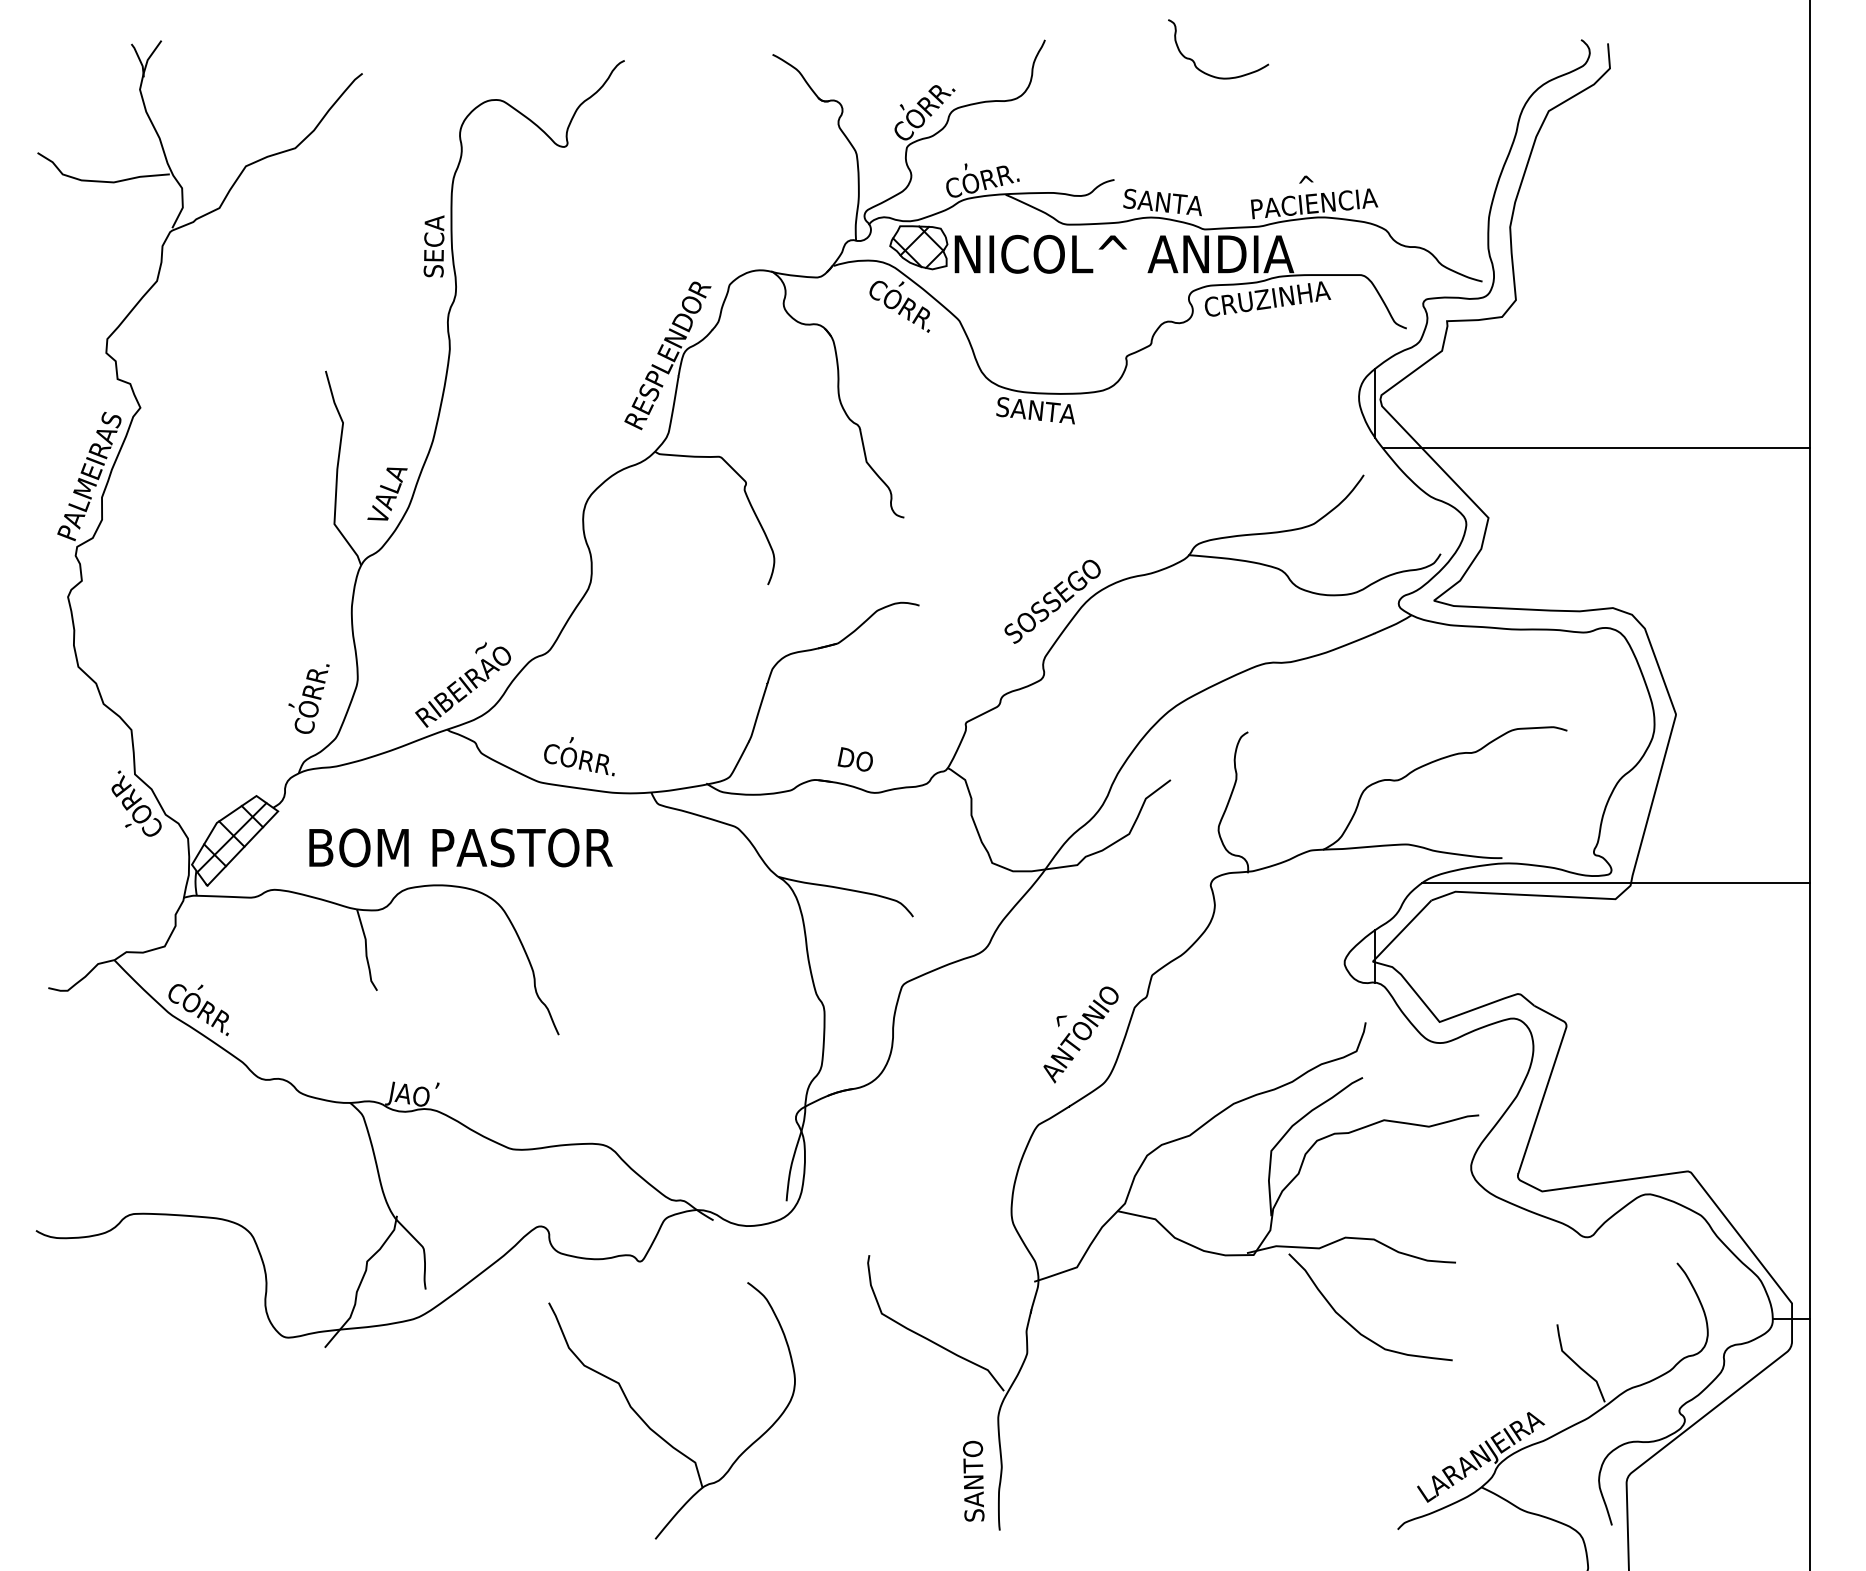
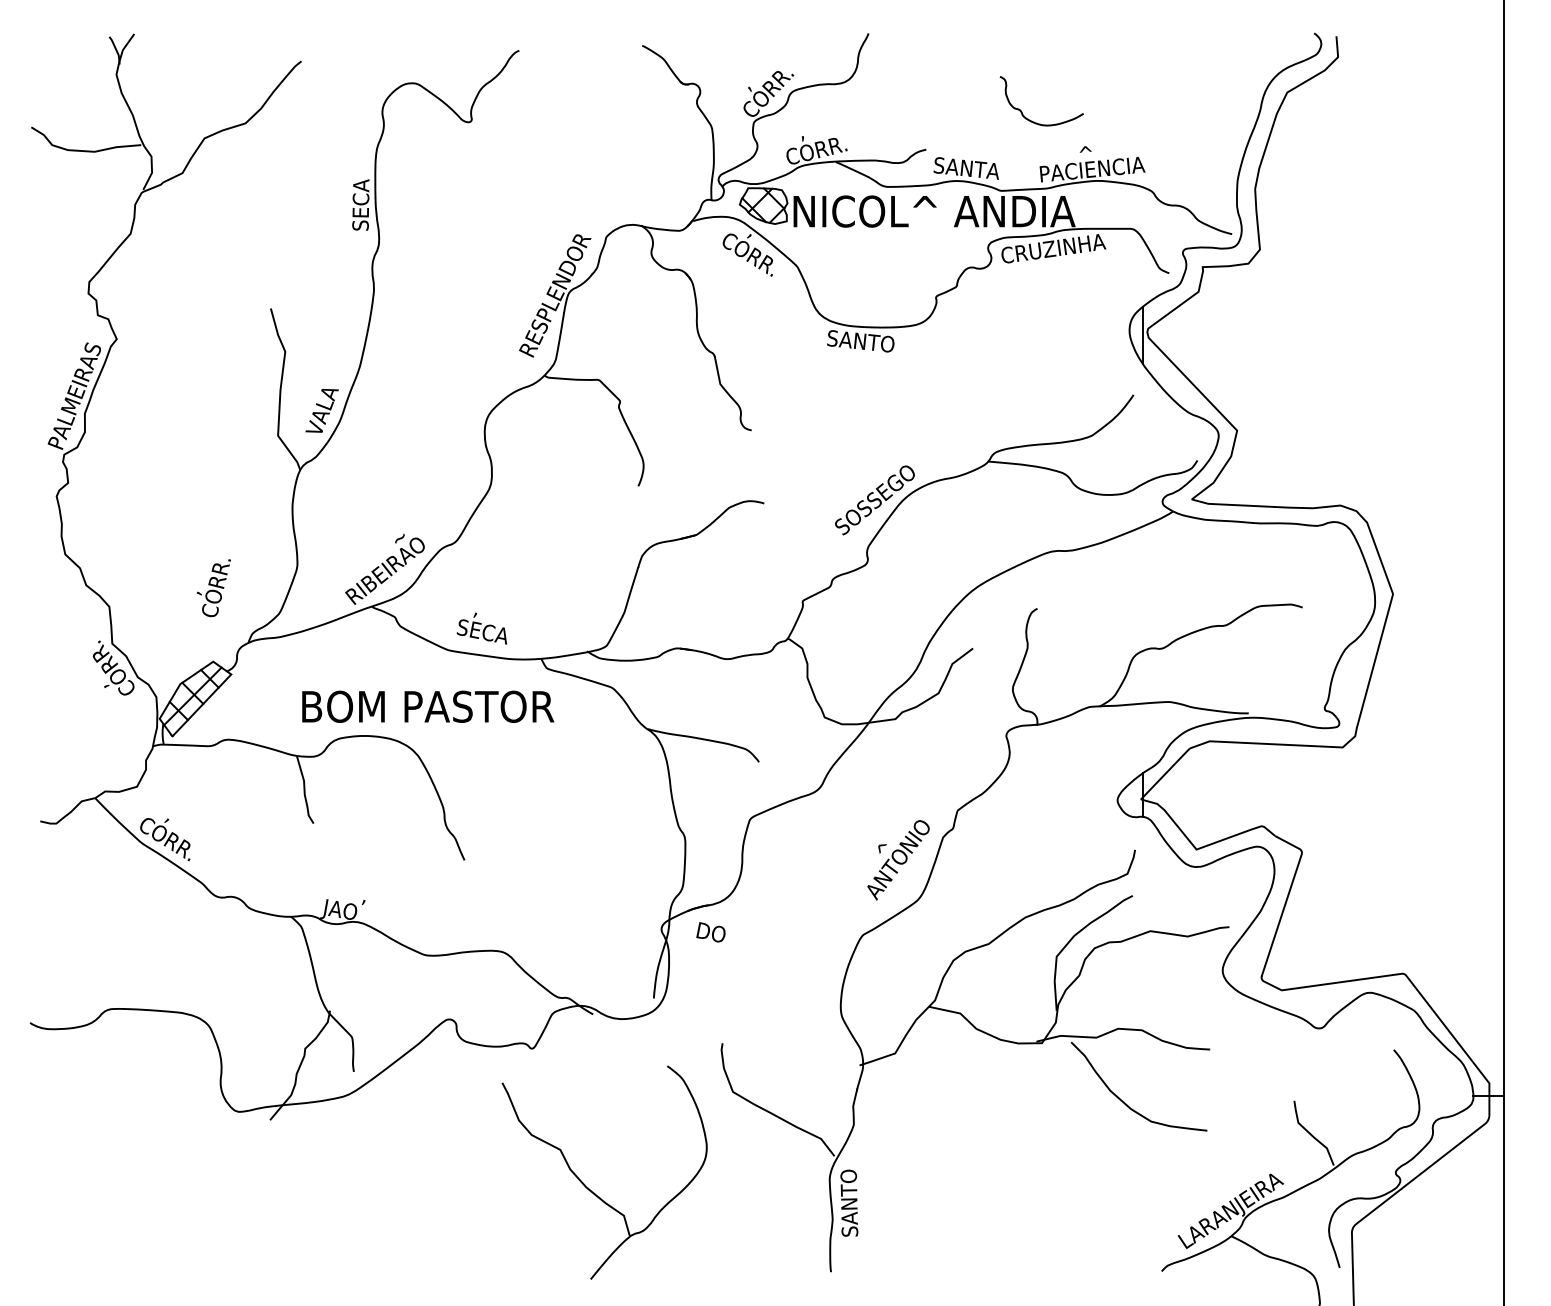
curve: (1209, 73) -> (1034, 121), moved
text: (1035, 410) -> (860, 341), SANTA -> SANTO
line: (1596, 447) -> (1326, 372), removed
text: (308, 699) -> (213, 588), moved
text: (579, 759) -> (481, 631), CORR. -> SECA
text: (854, 759) -> (710, 932), moved
text: (461, 847) -> (428, 706), moved
line: (1615, 883) -> (1342, 734), removed
part: (652, 1428) -> (588, 1187), moved
text: (973, 1480) -> (849, 1202), moved

